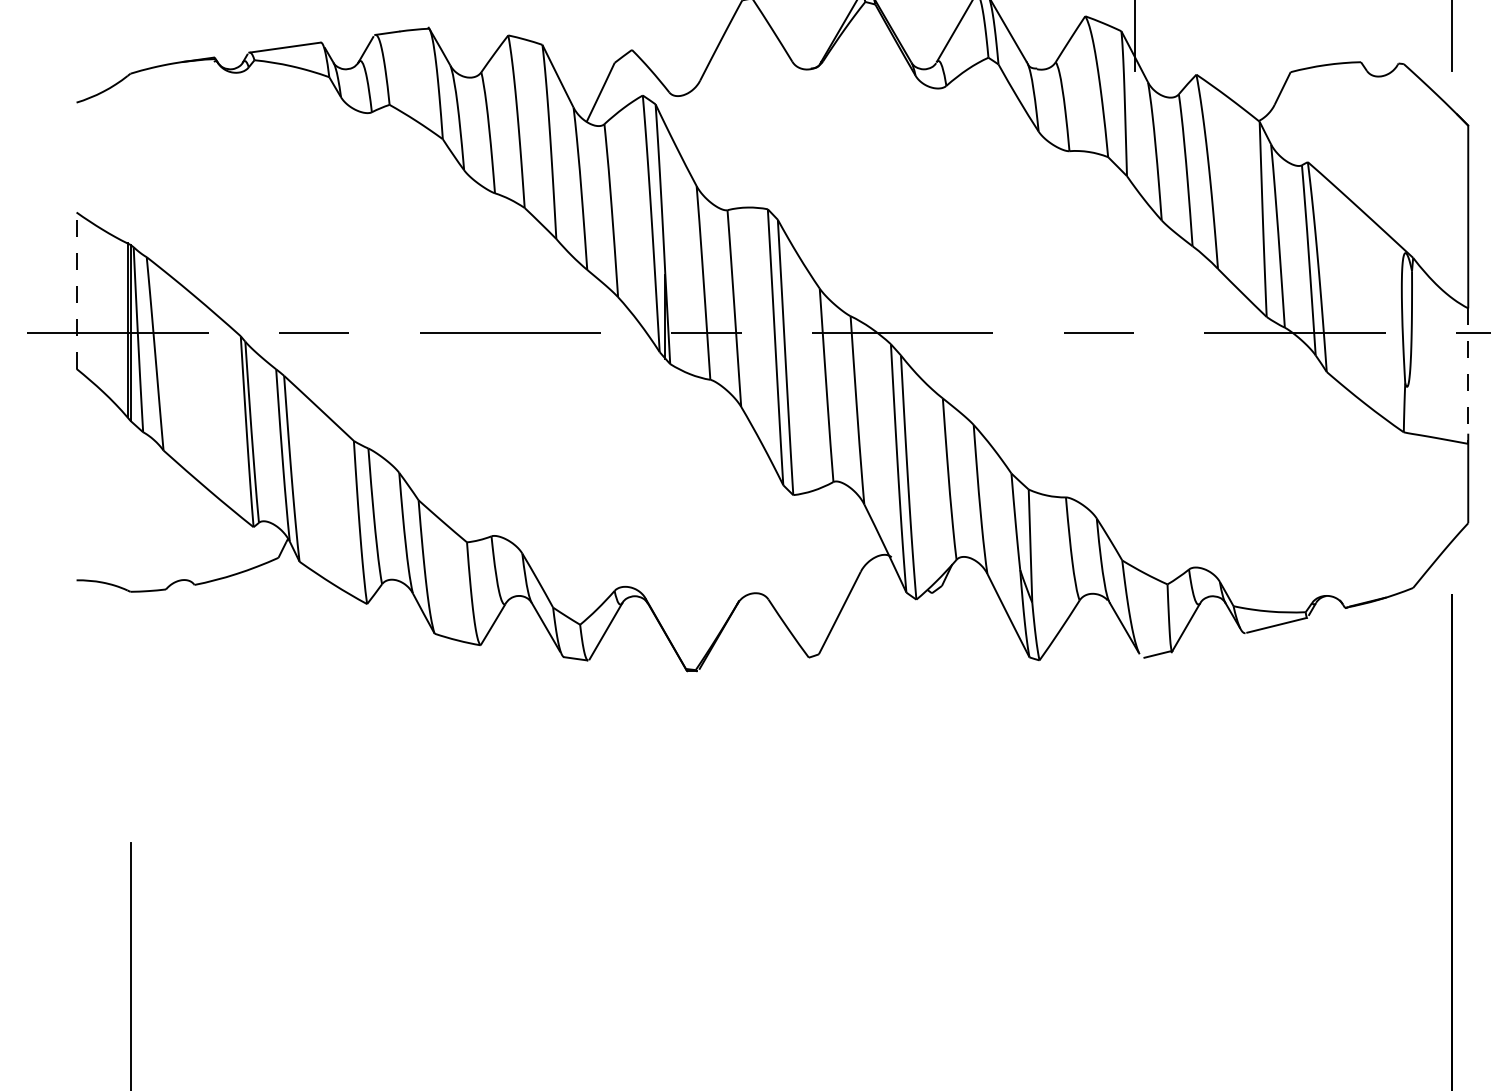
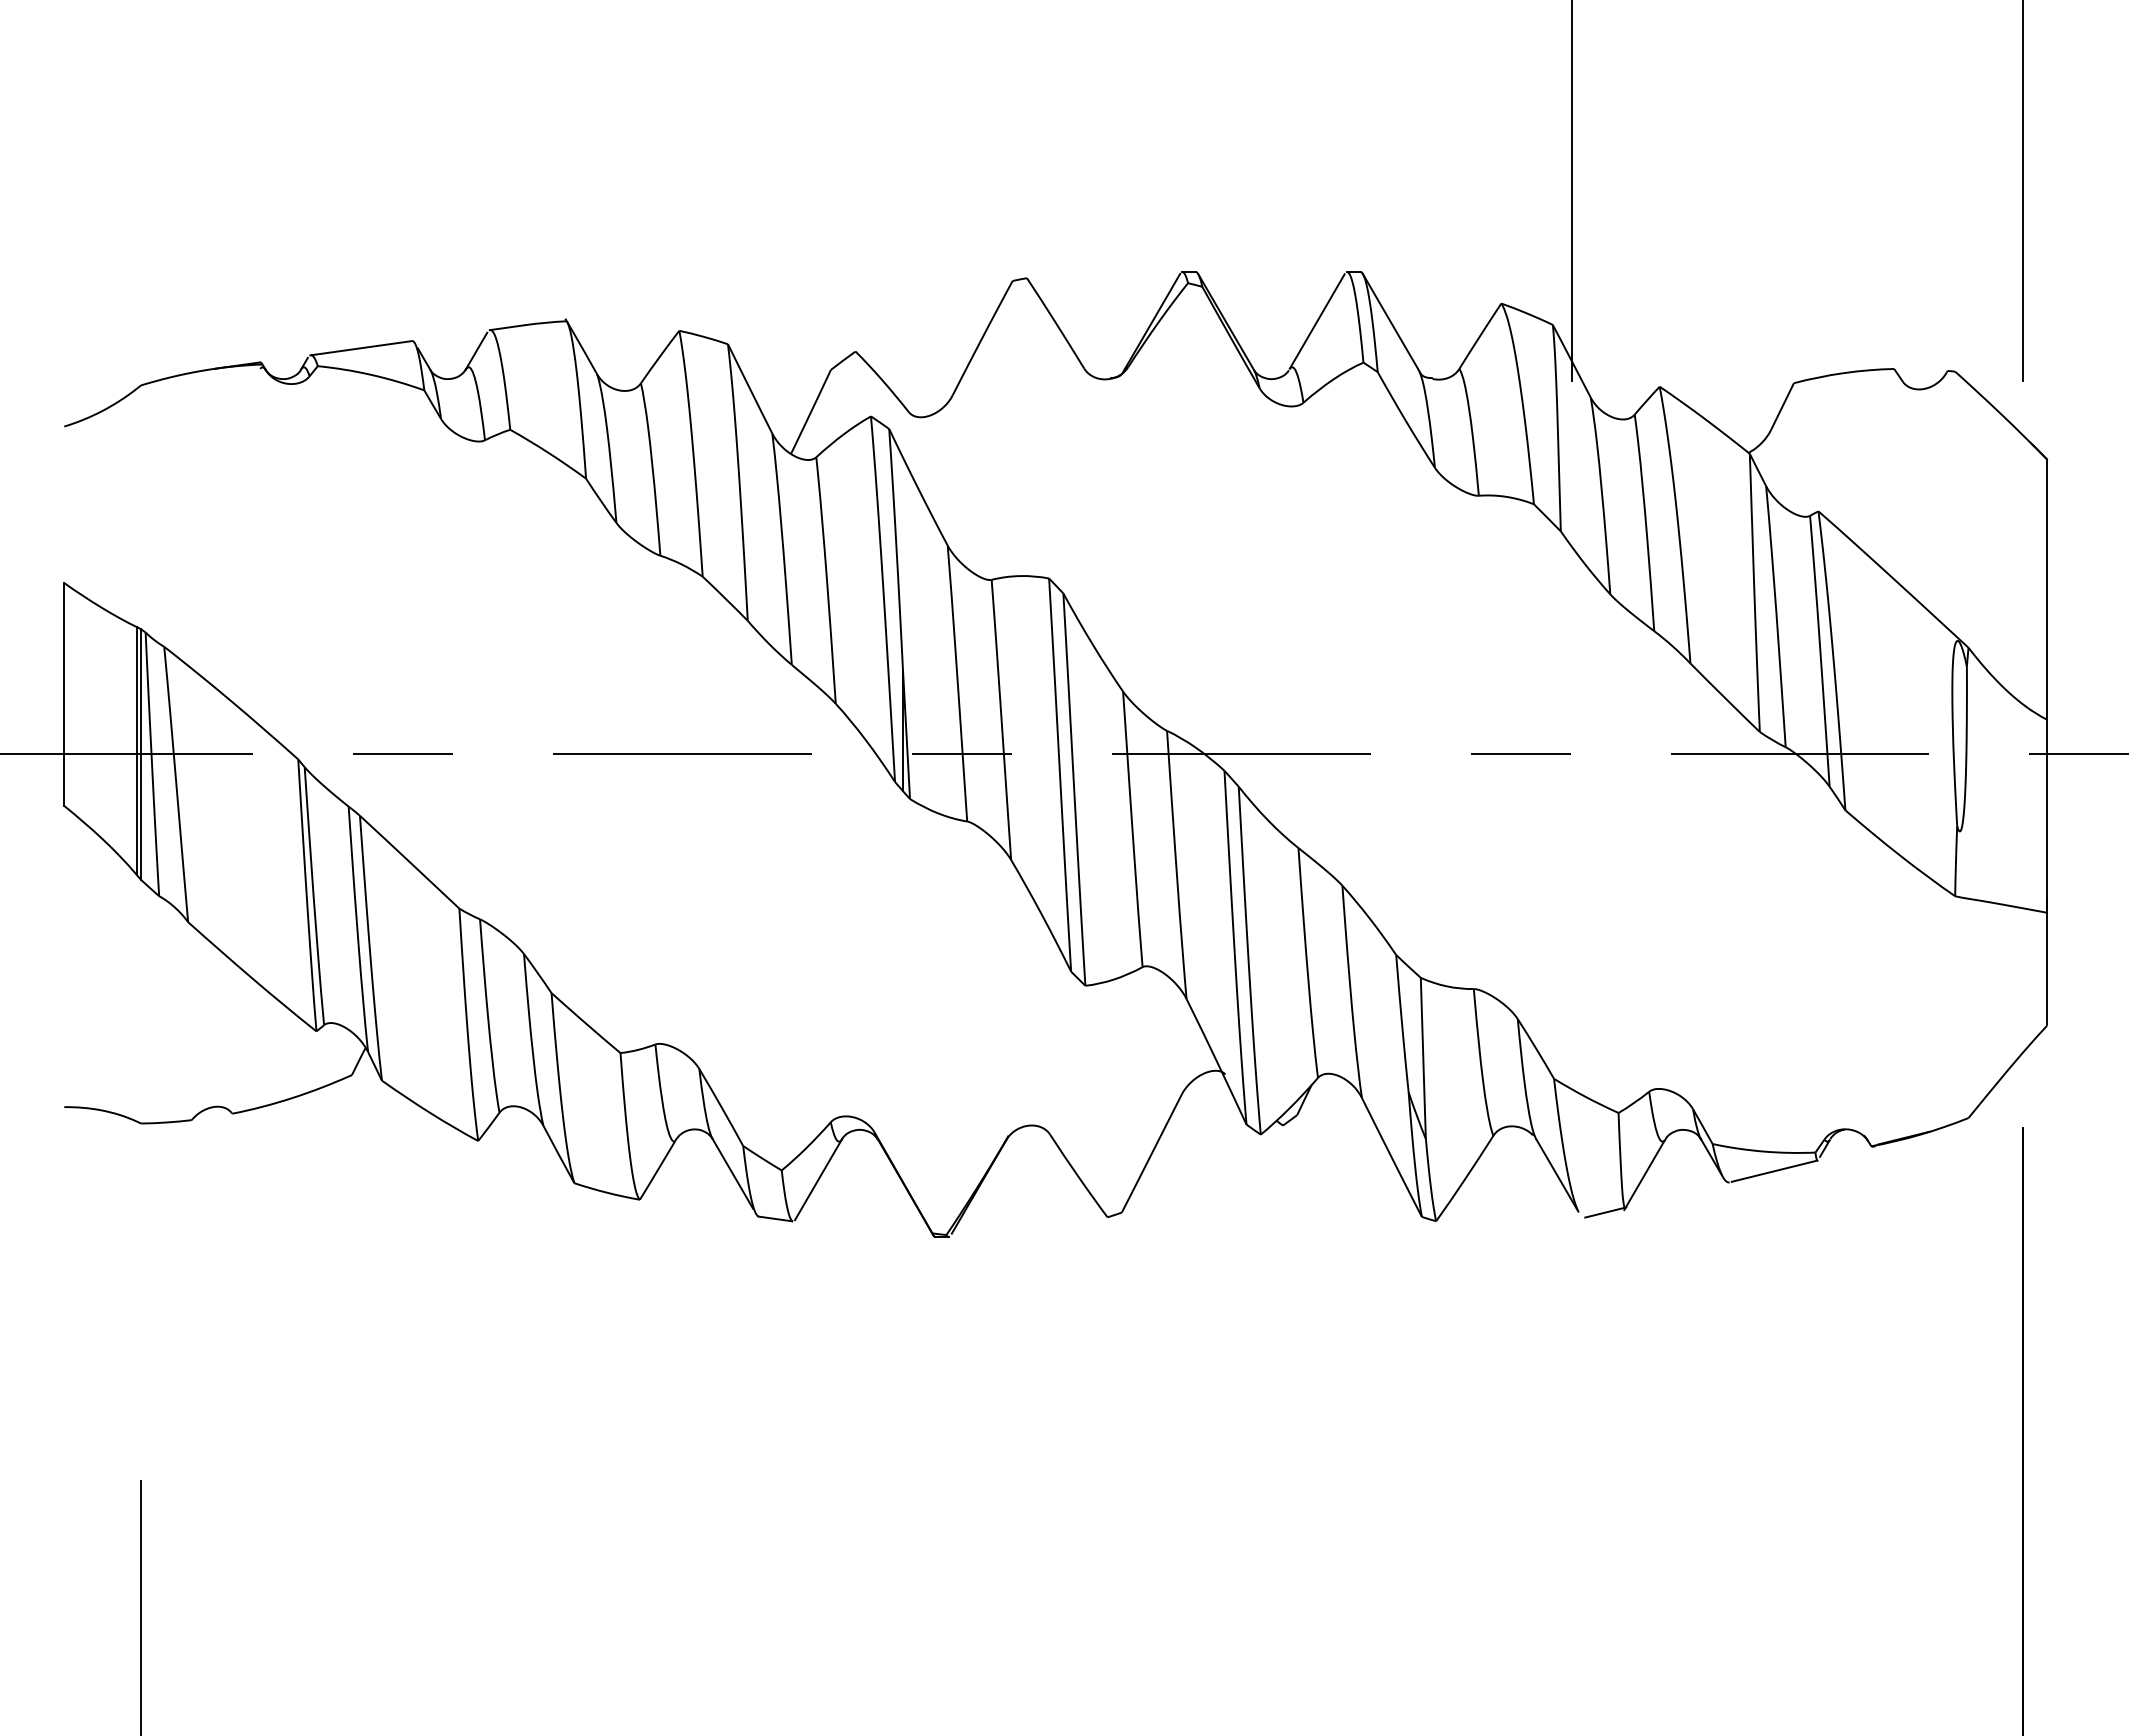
line: (76, 290) -> (64, 694), dashed -> solid
line: (1467, 376) -> (2046, 816), dashed -> solid

